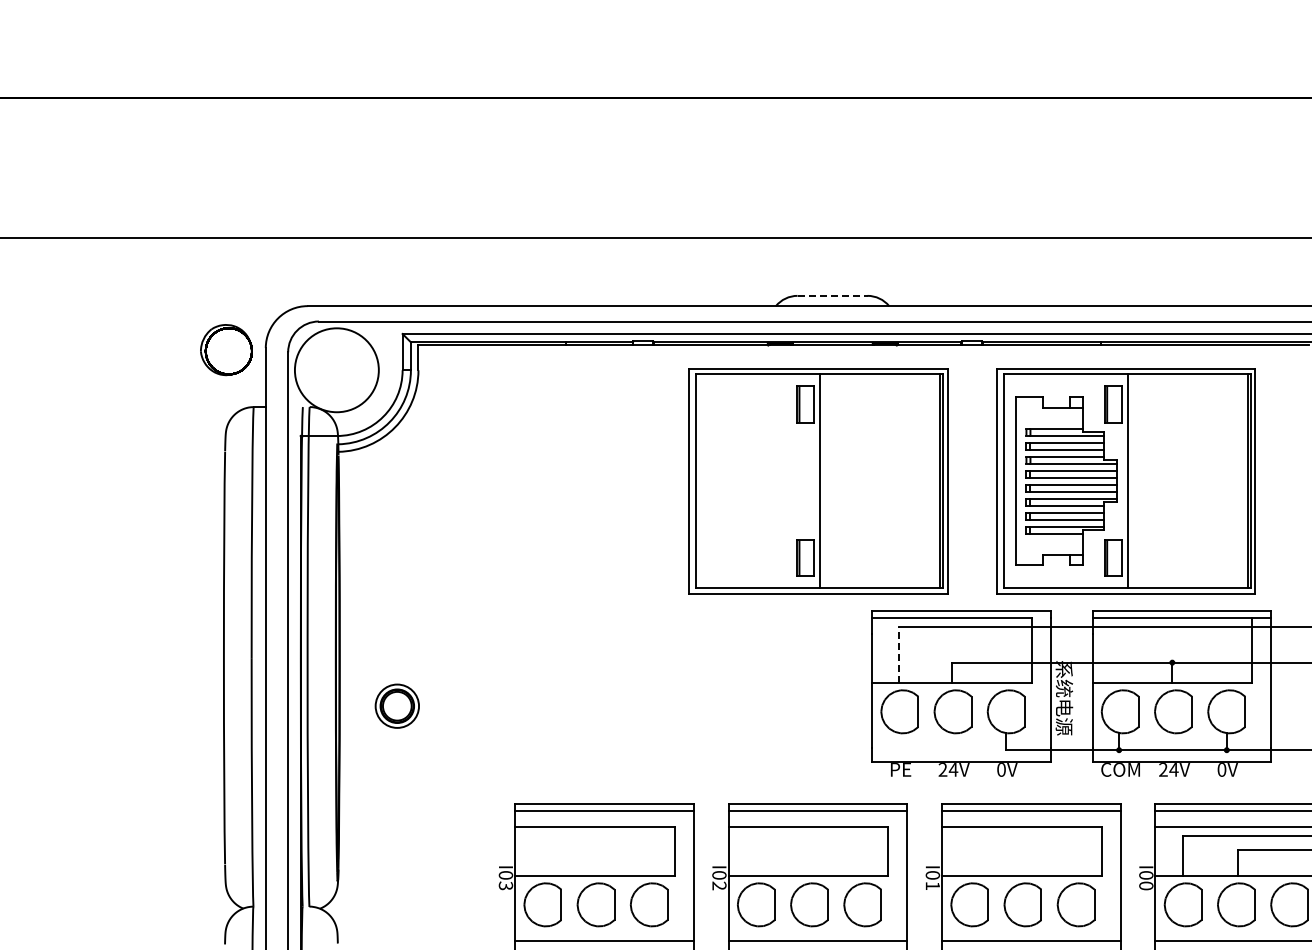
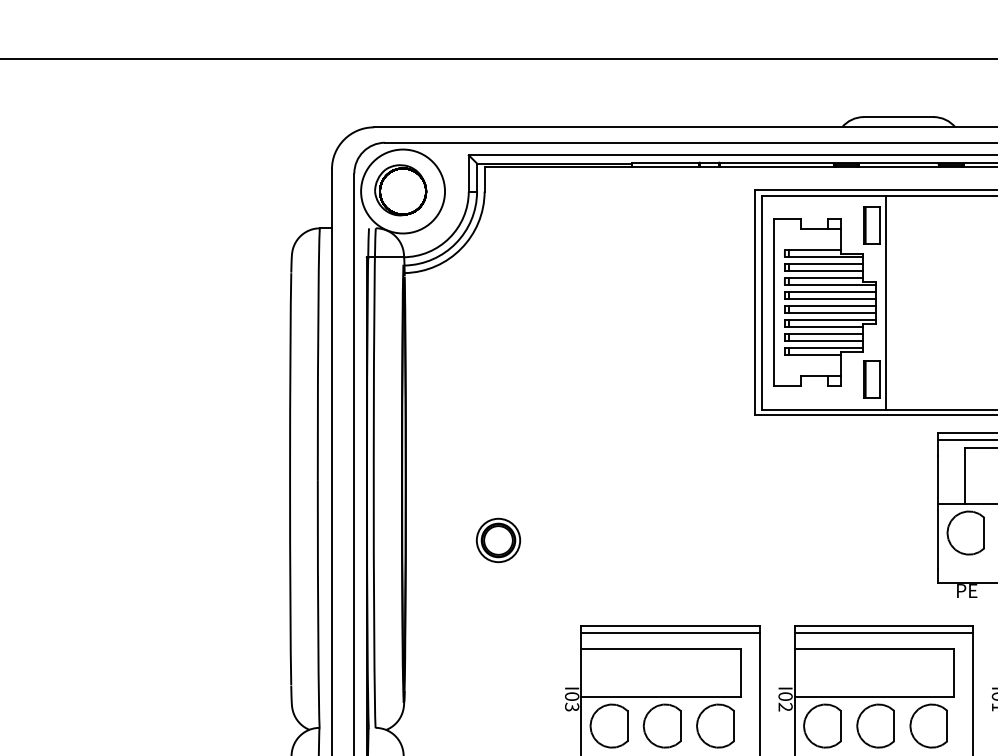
line: (832, 295) -> (898, 116), dashed -> solid
part: (226, 350) -> (400, 190), moved
part: (758, 480) -> (824, 301), added
line: (898, 654) -> (964, 475), dashed -> solid
part: (396, 705) -> (497, 539), moved

